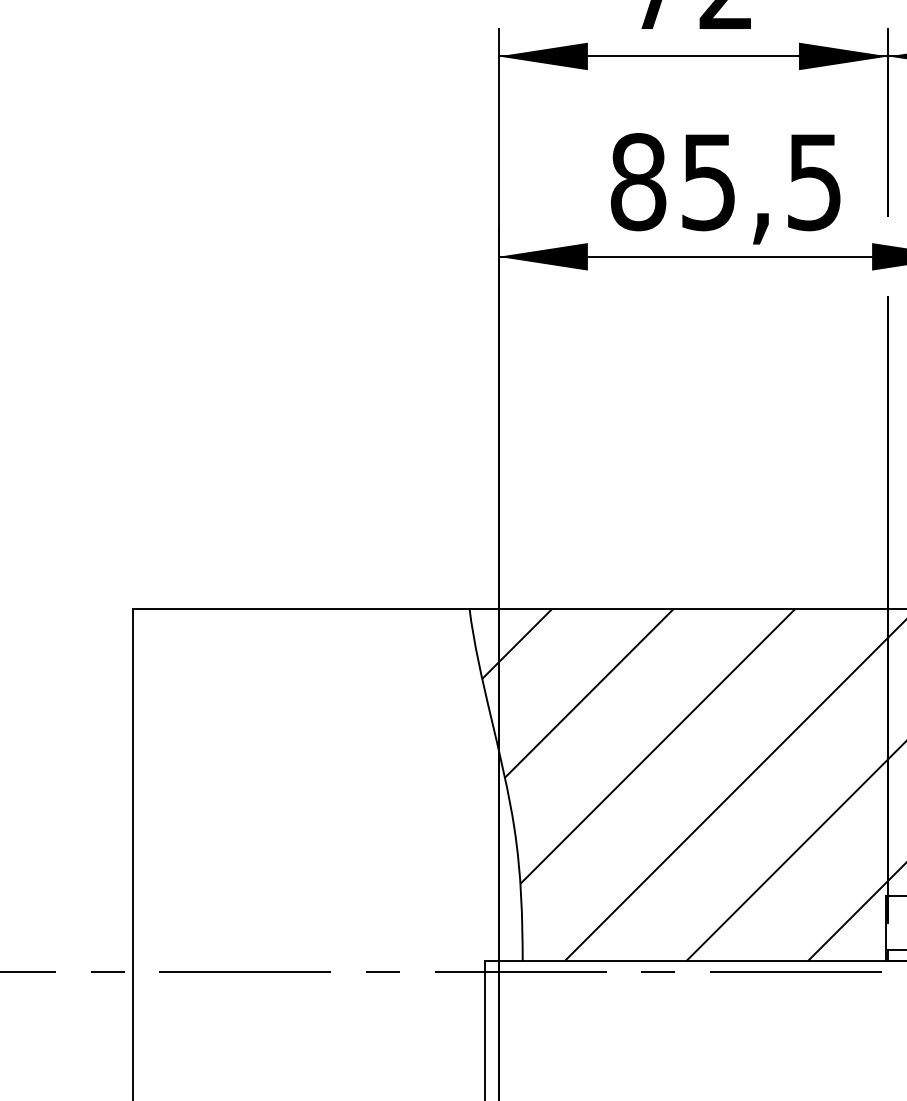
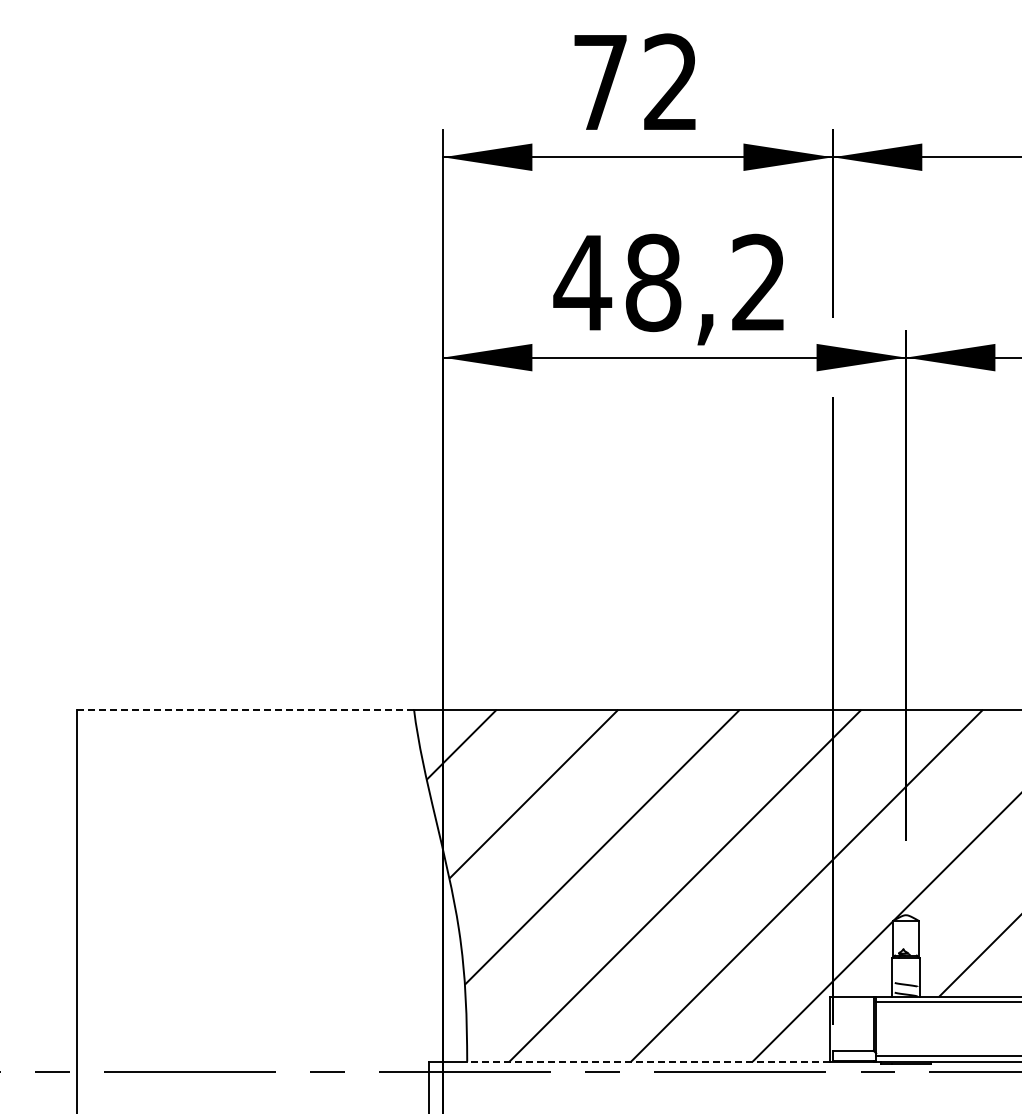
text: (724, 181) -> (668, 282), 85,5 -> 48,2
line: (301, 608) -> (245, 709), solid -> dashed
line: (704, 960) -> (648, 1061), solid -> dashed

